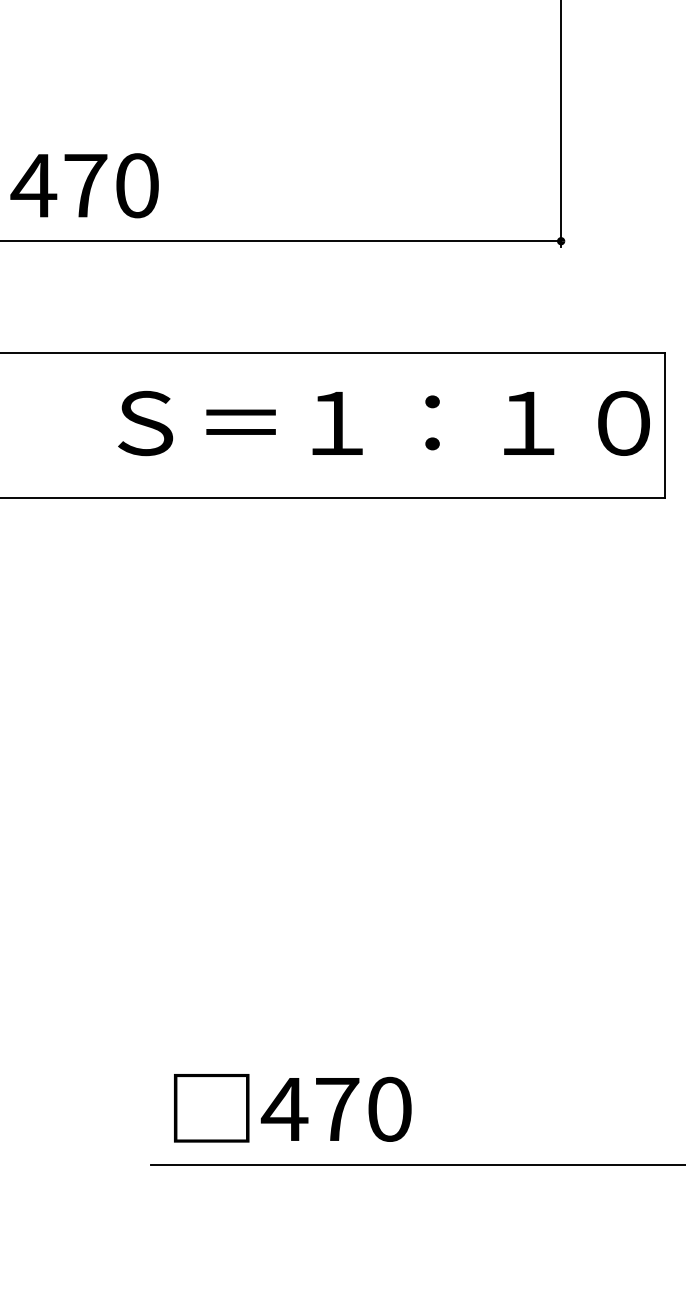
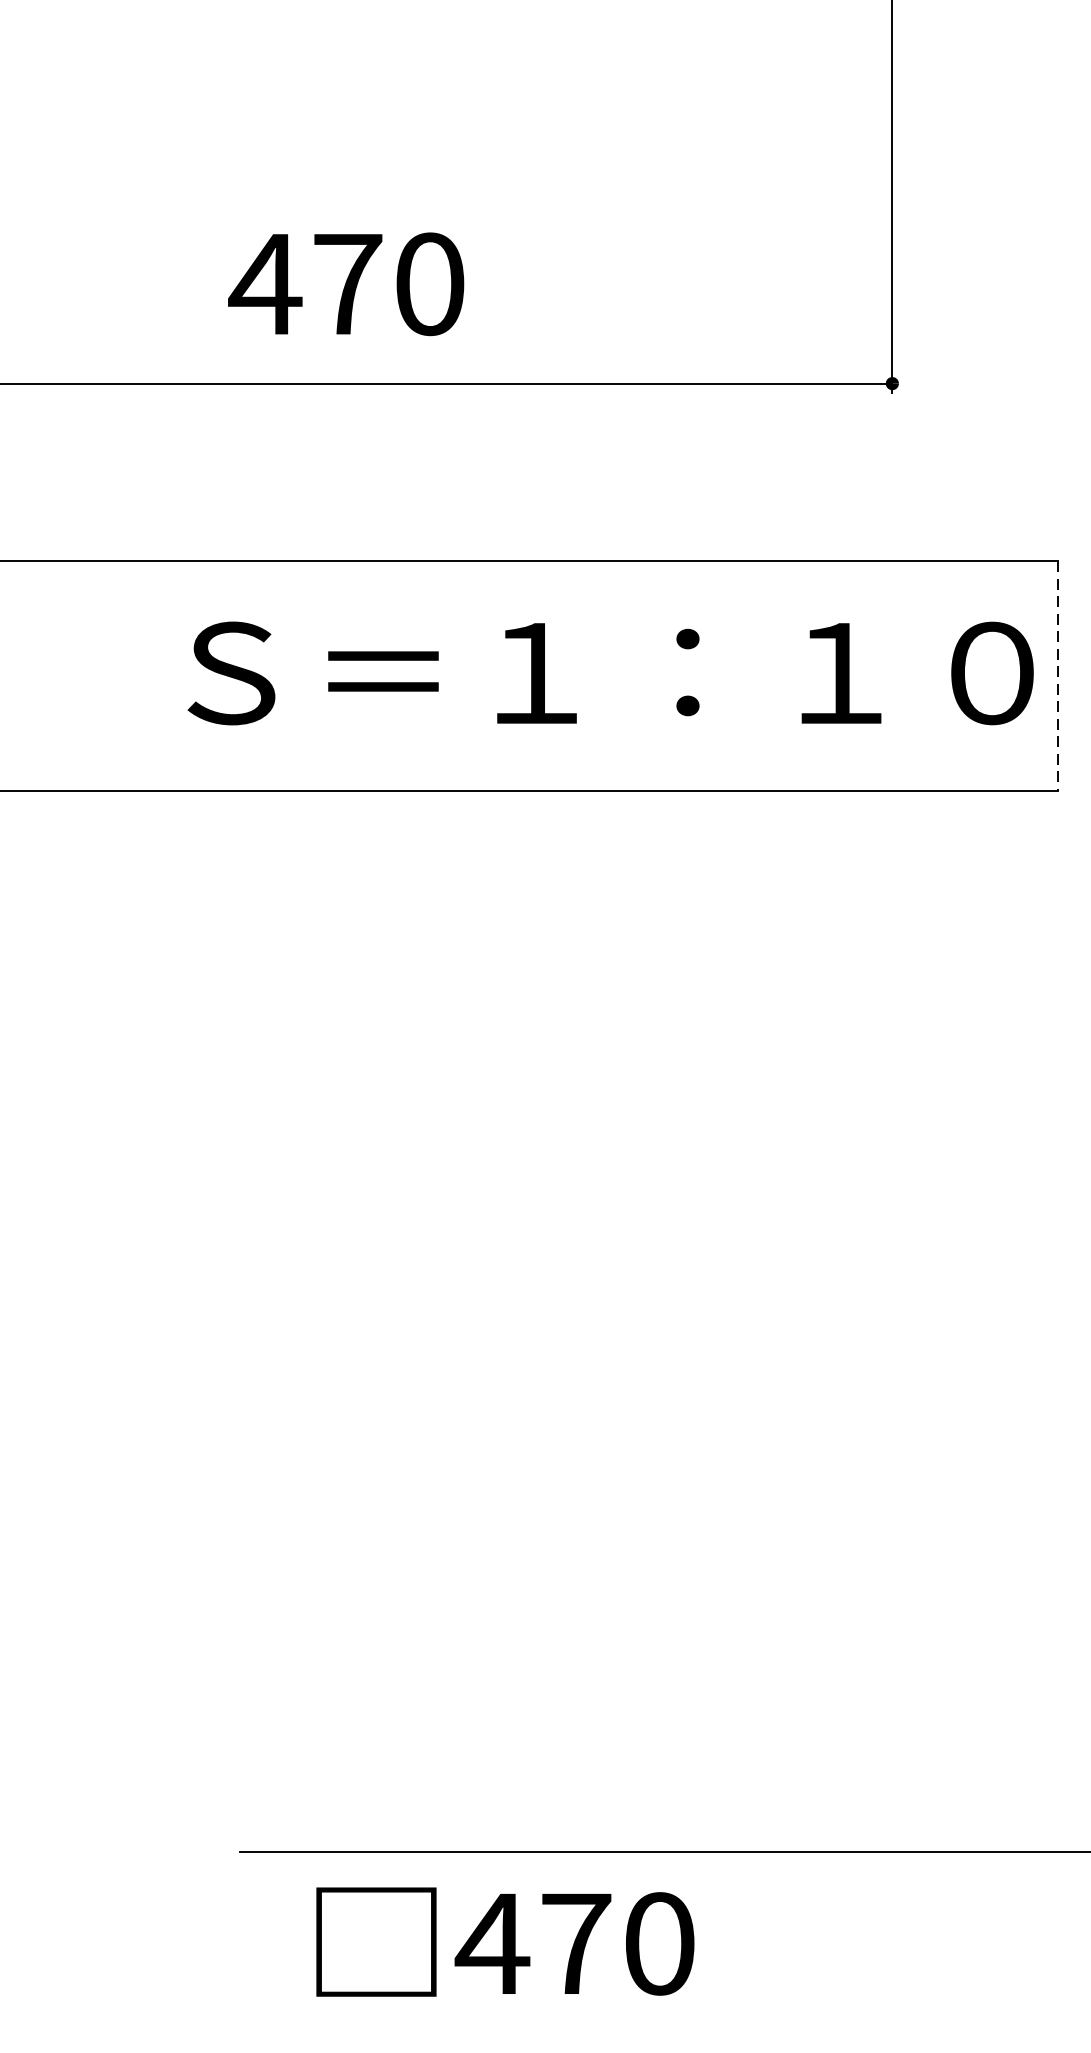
text: (84, 185) -> (345, 283), moved
line: (665, 425) -> (1058, 676), solid -> dashed
text: (292, 1108) -> (504, 1942), moved

